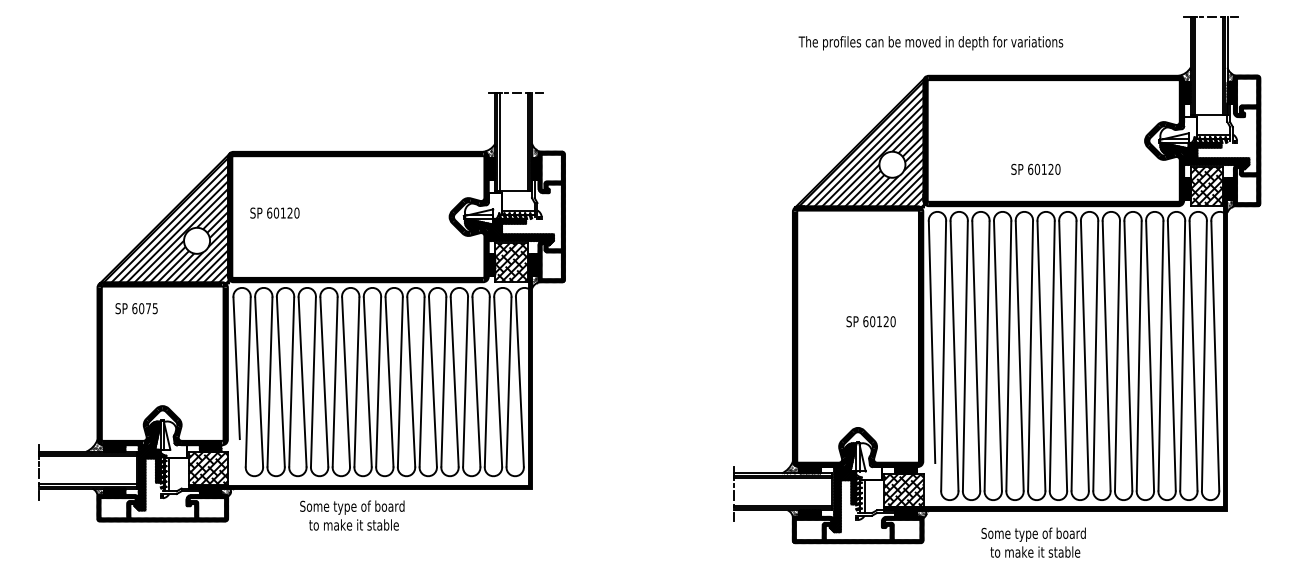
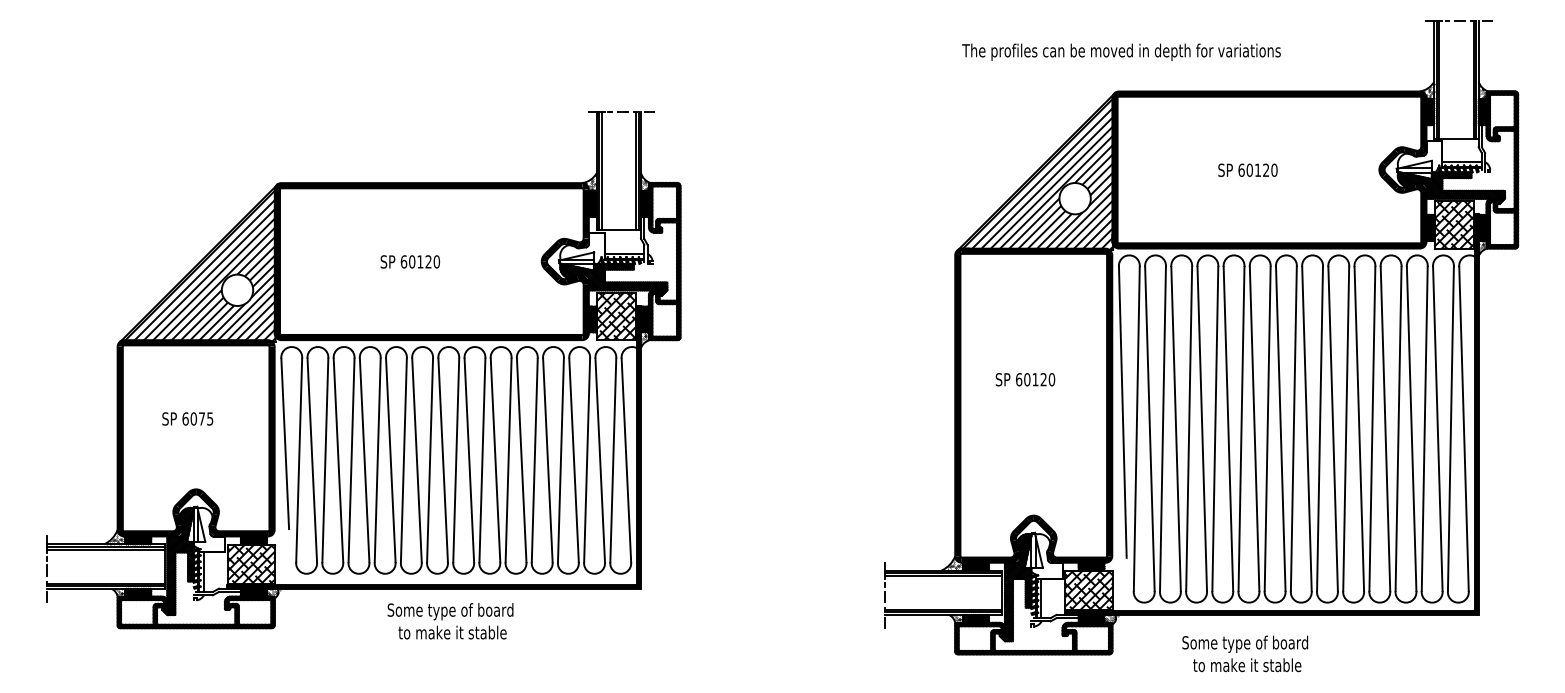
text: (1035, 168) -> (1247, 169), moved
text: (275, 212) -> (410, 261), moved
text: (136, 308) -> (187, 418), moved
text: (871, 321) -> (1025, 379), moved
text: (352, 515) -> (450, 621), moved

